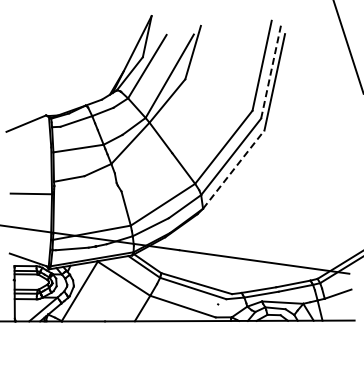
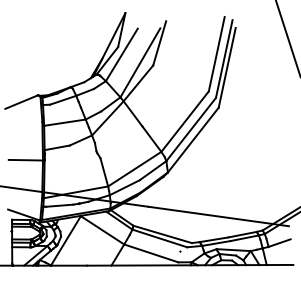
line: (271, 71) -> (224, 58), dashed -> solid
line: (233, 169) -> (193, 140), dashed -> solid

